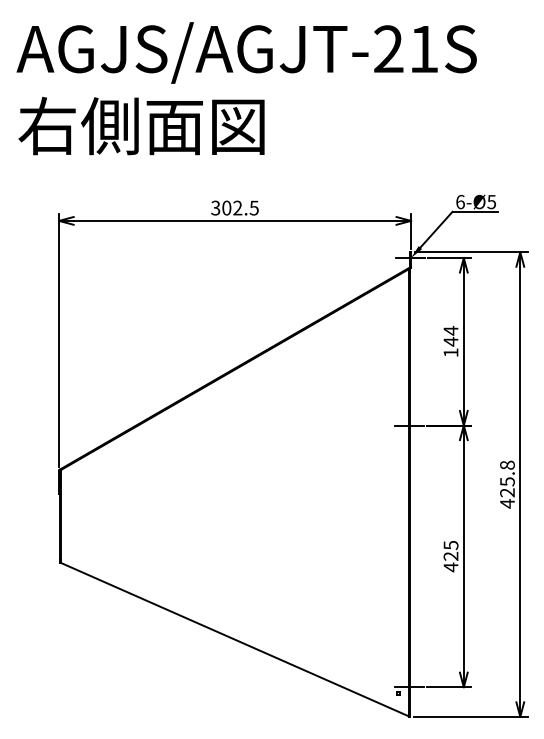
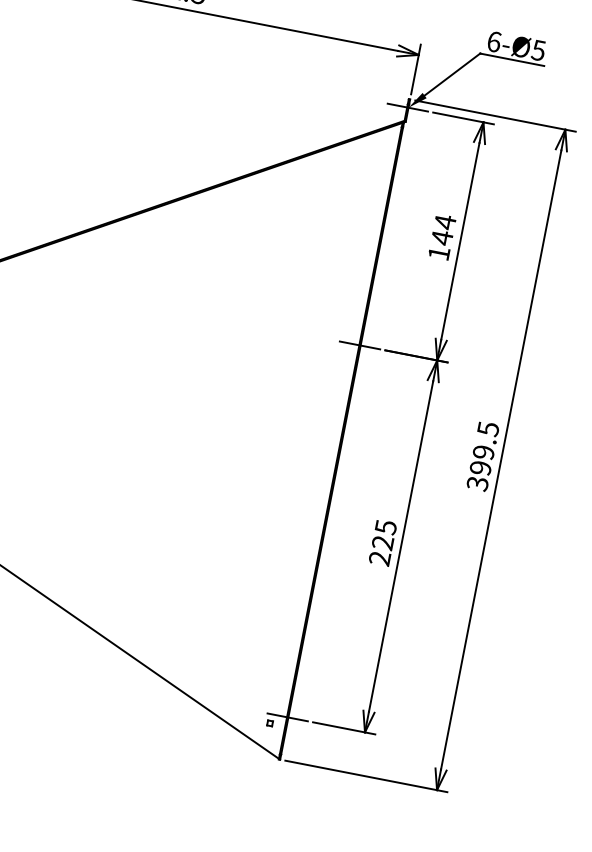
text: (507, 484) -> (483, 456), 425.8 -> 399.5
text: (450, 567) -> (379, 558), 425 -> 225

